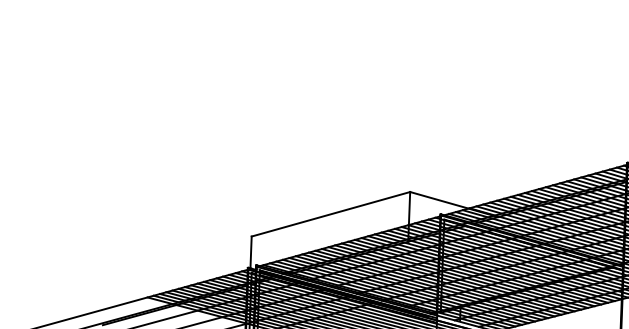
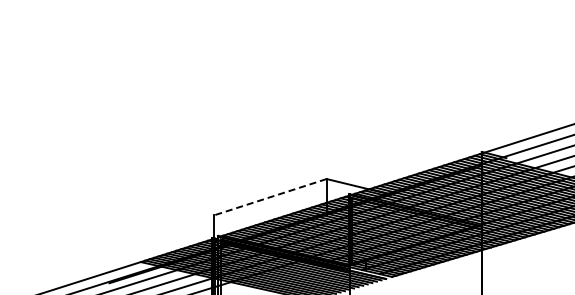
line: (329, 214) -> (269, 197), solid -> dashed

